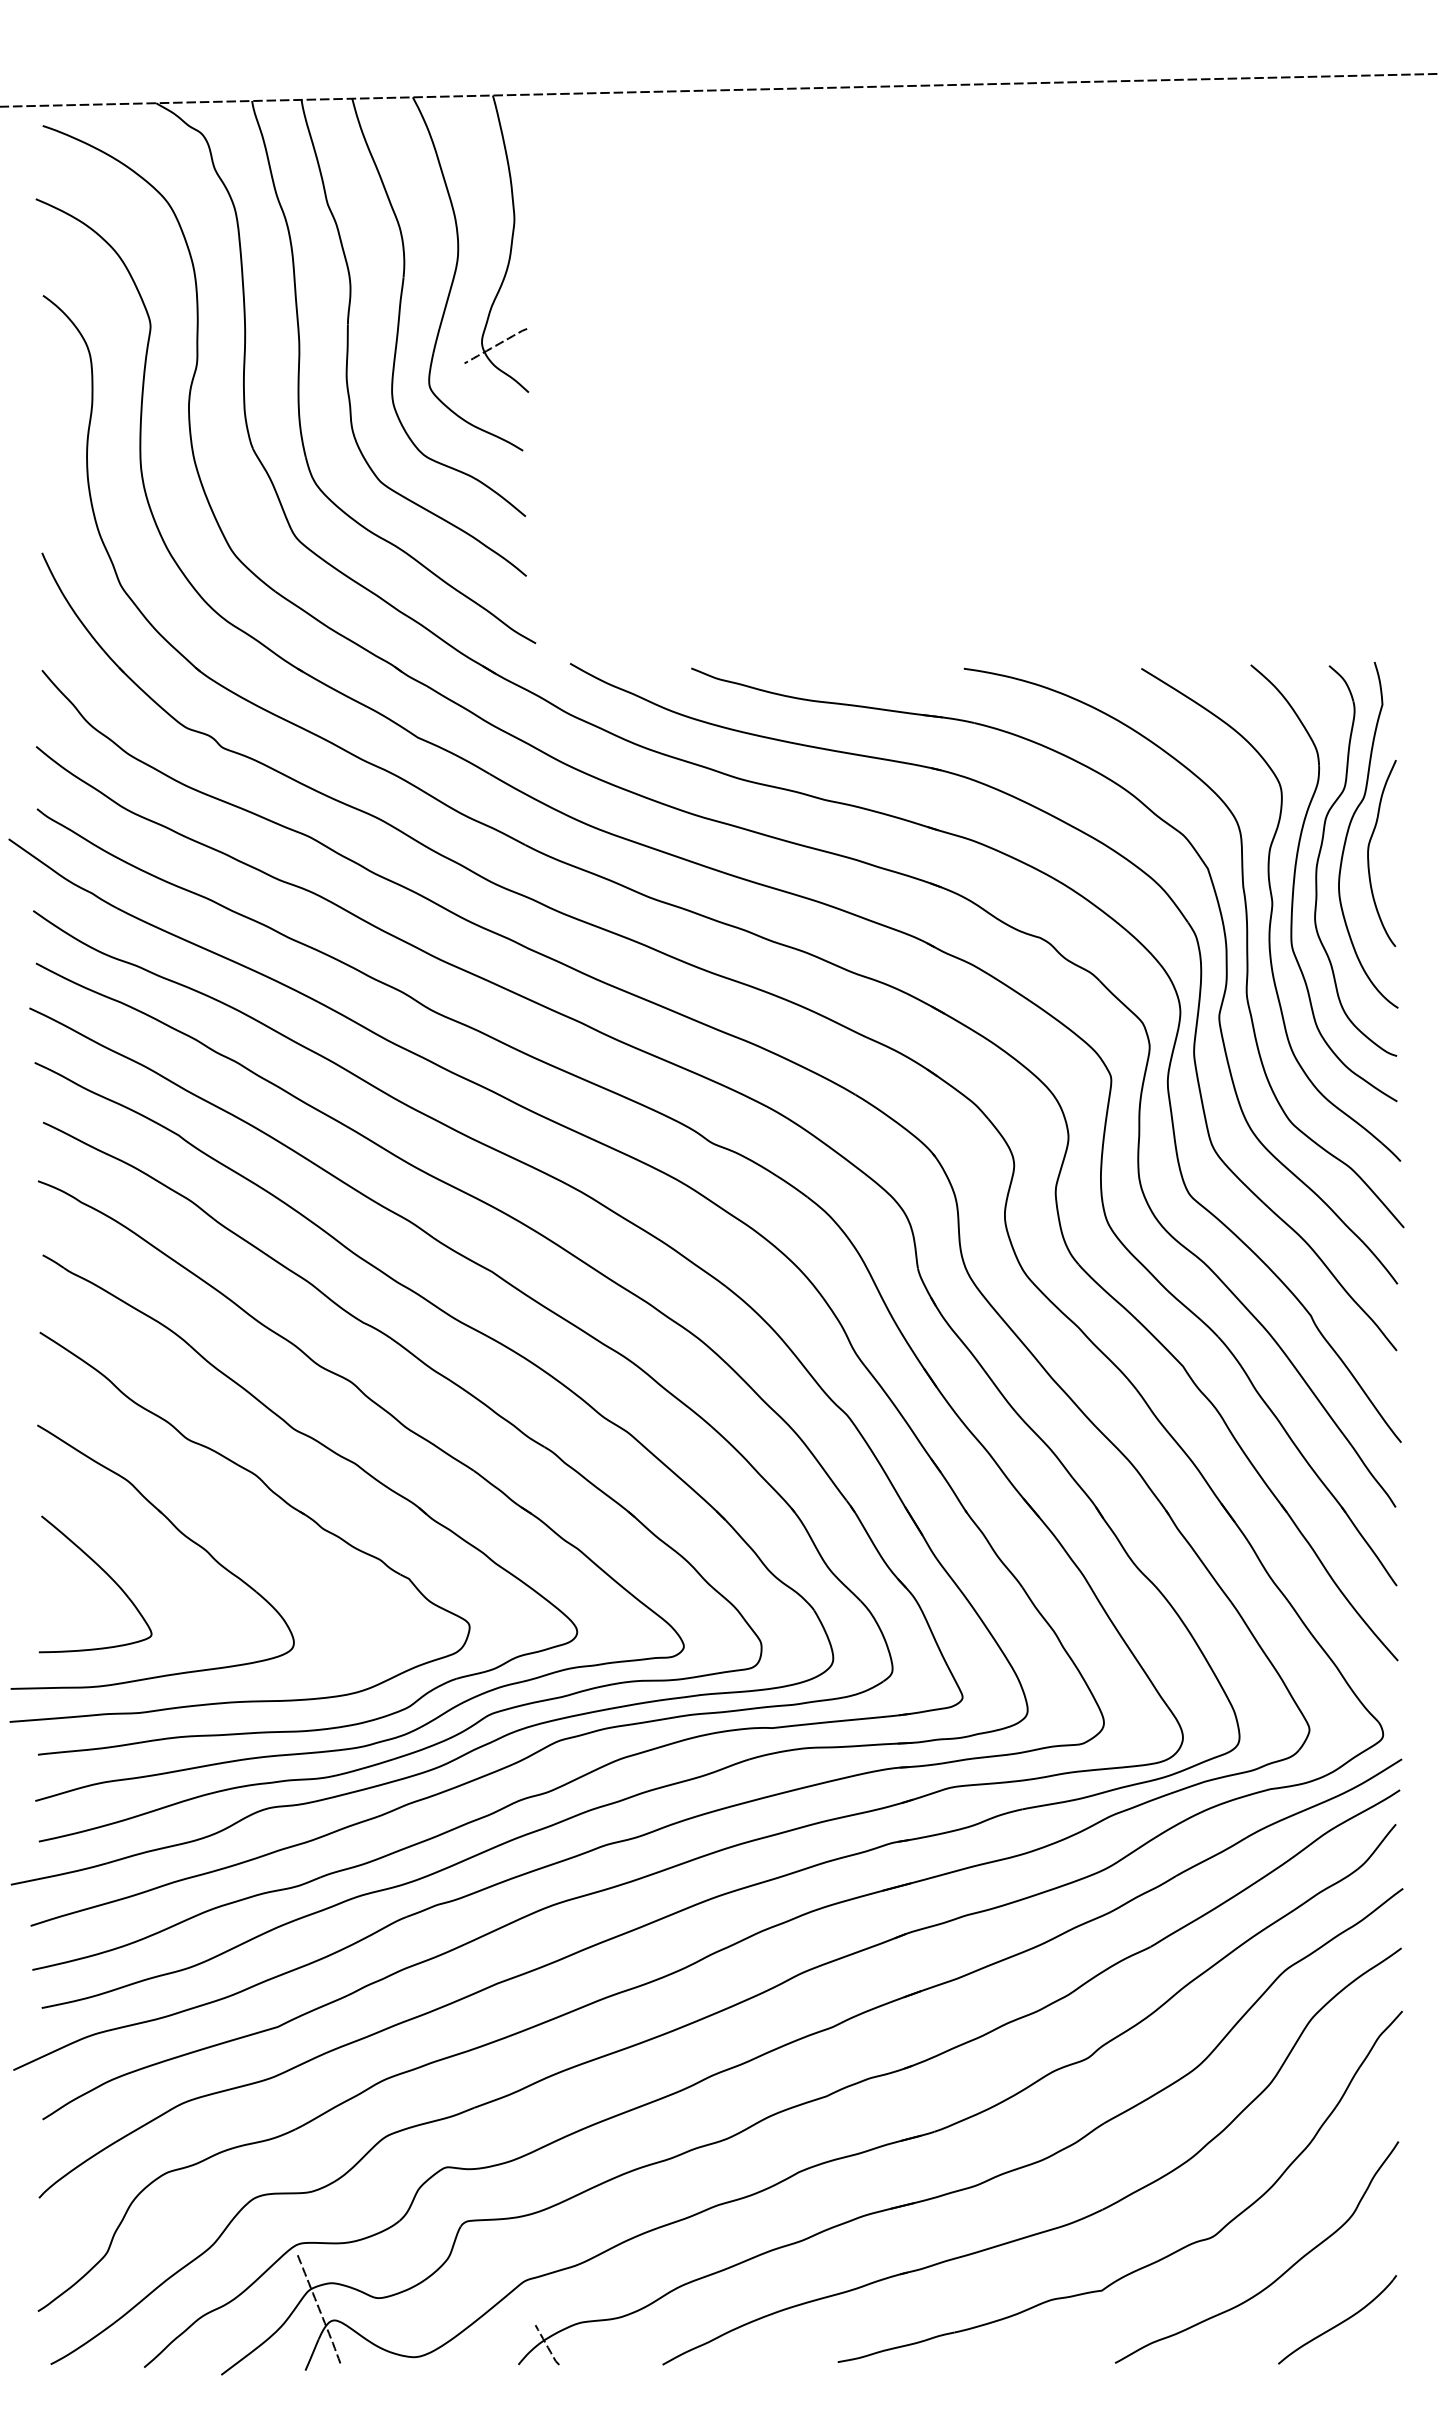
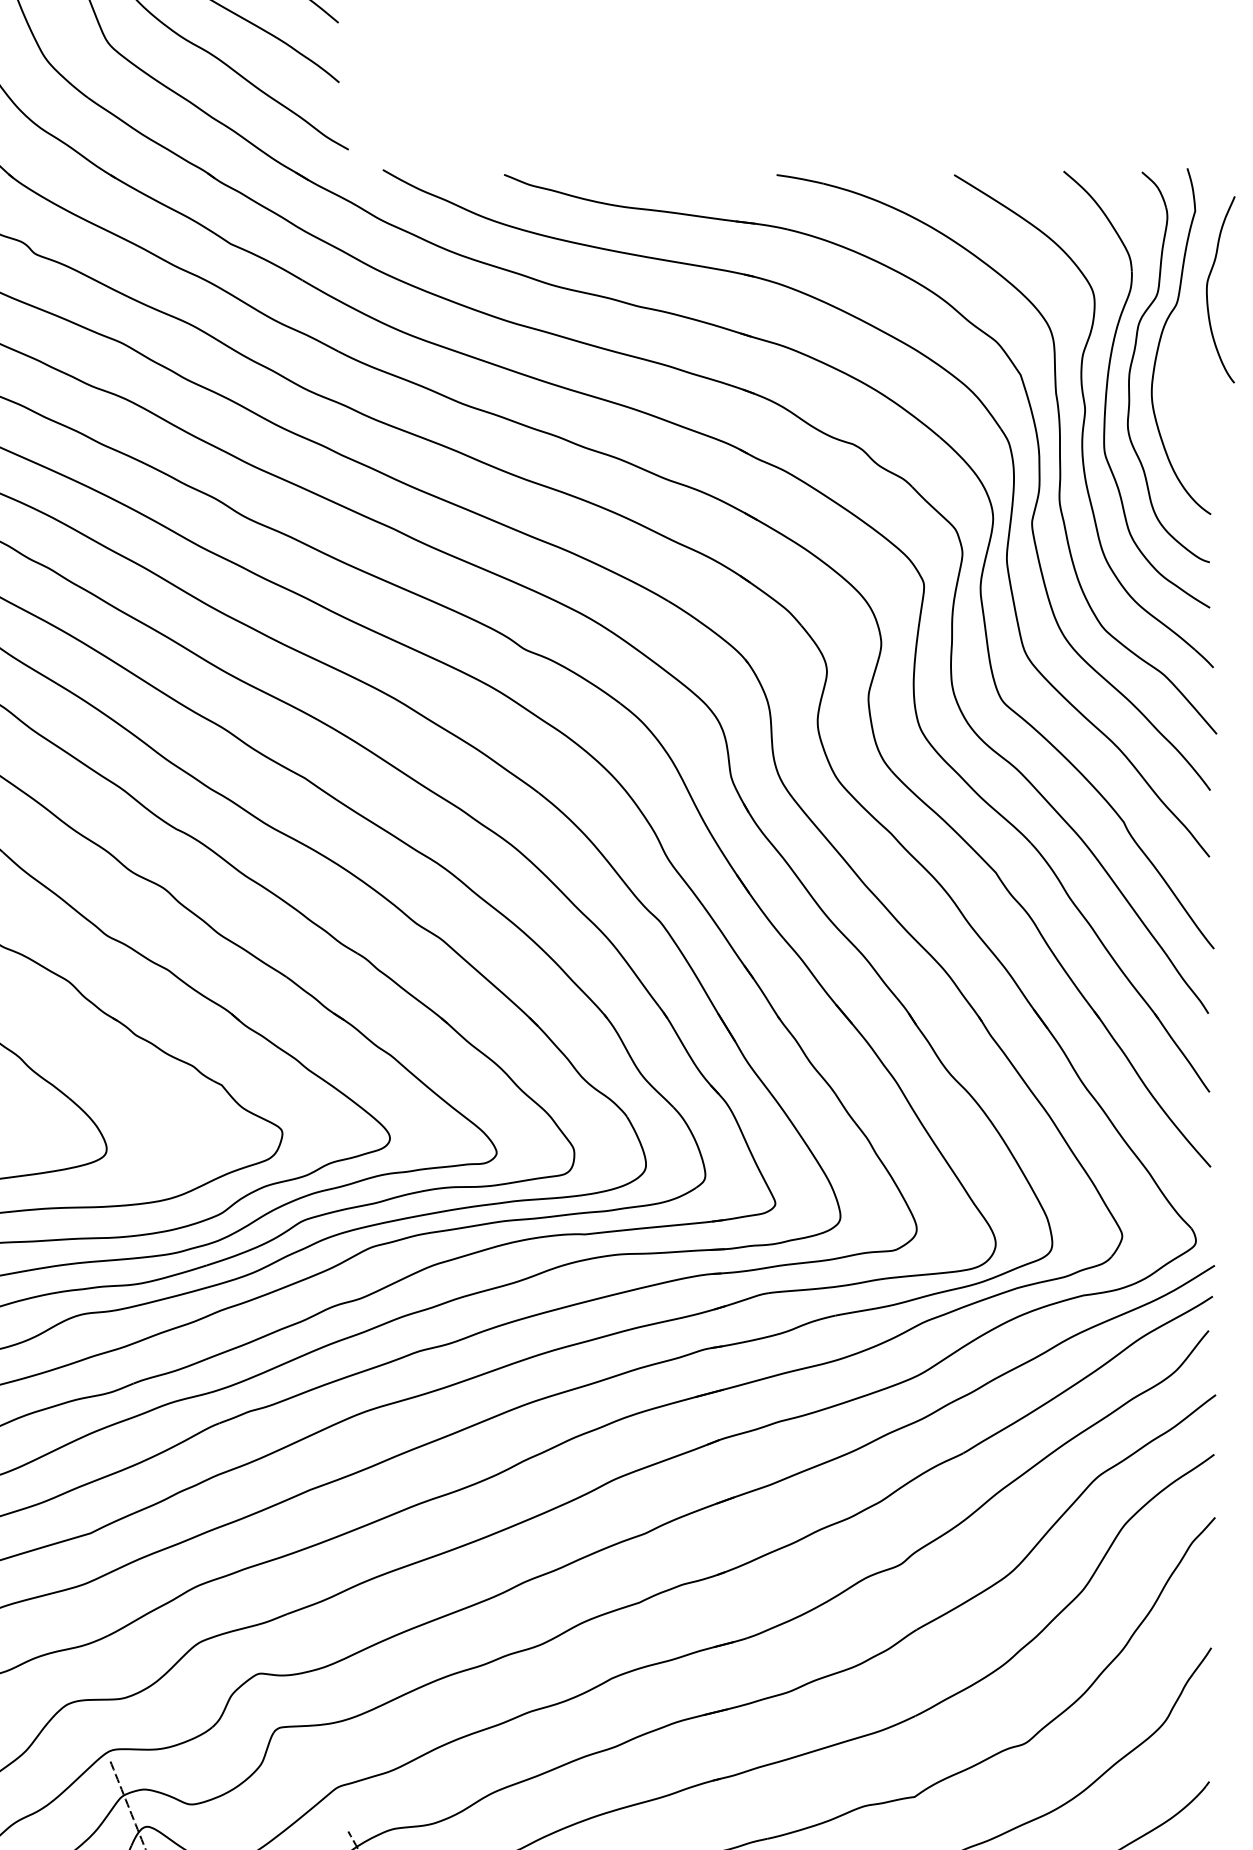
curve: (1369, 850) -> (1208, 286), moved

